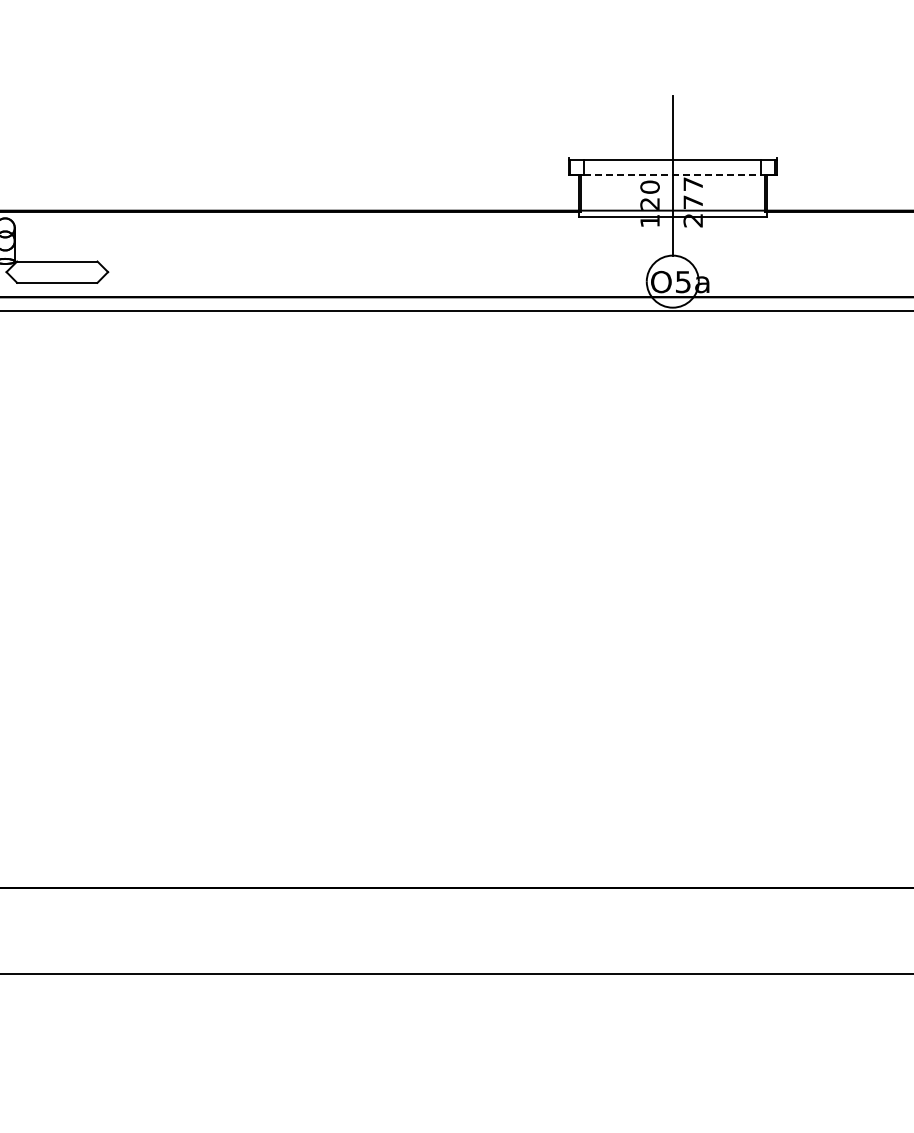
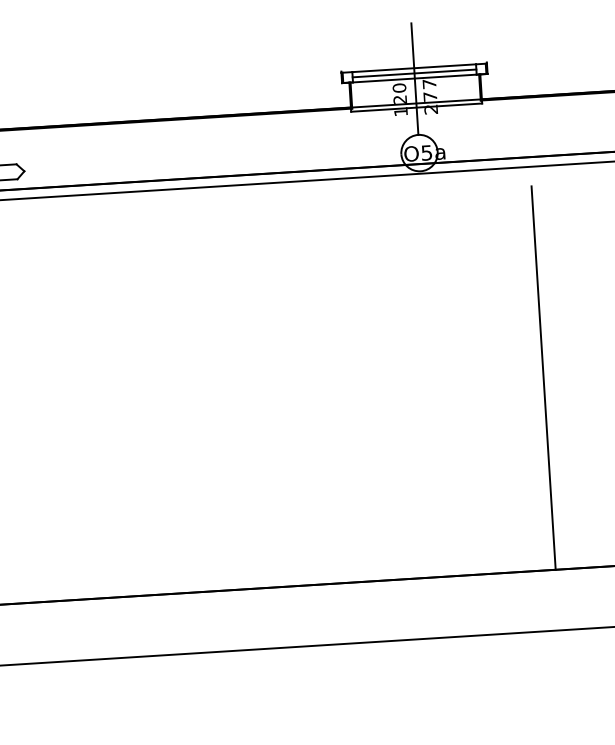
line: (672, 167) -> (414, 73), added
line: (673, 174) -> (415, 78), dashed -> solid
line: (829, 613) -> (543, 378), added

